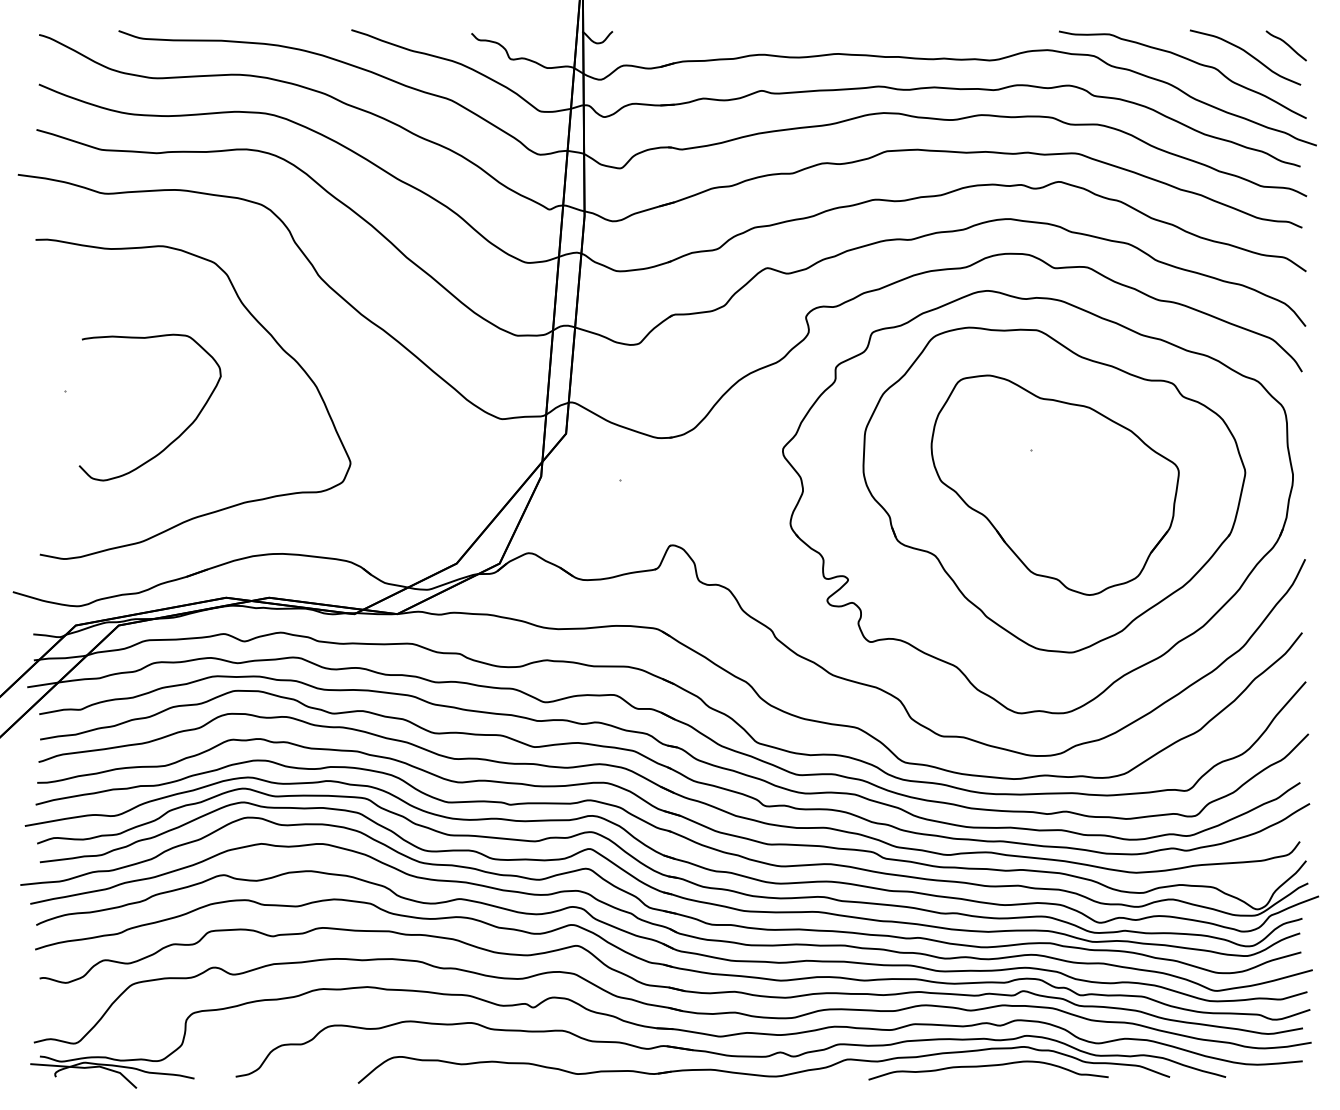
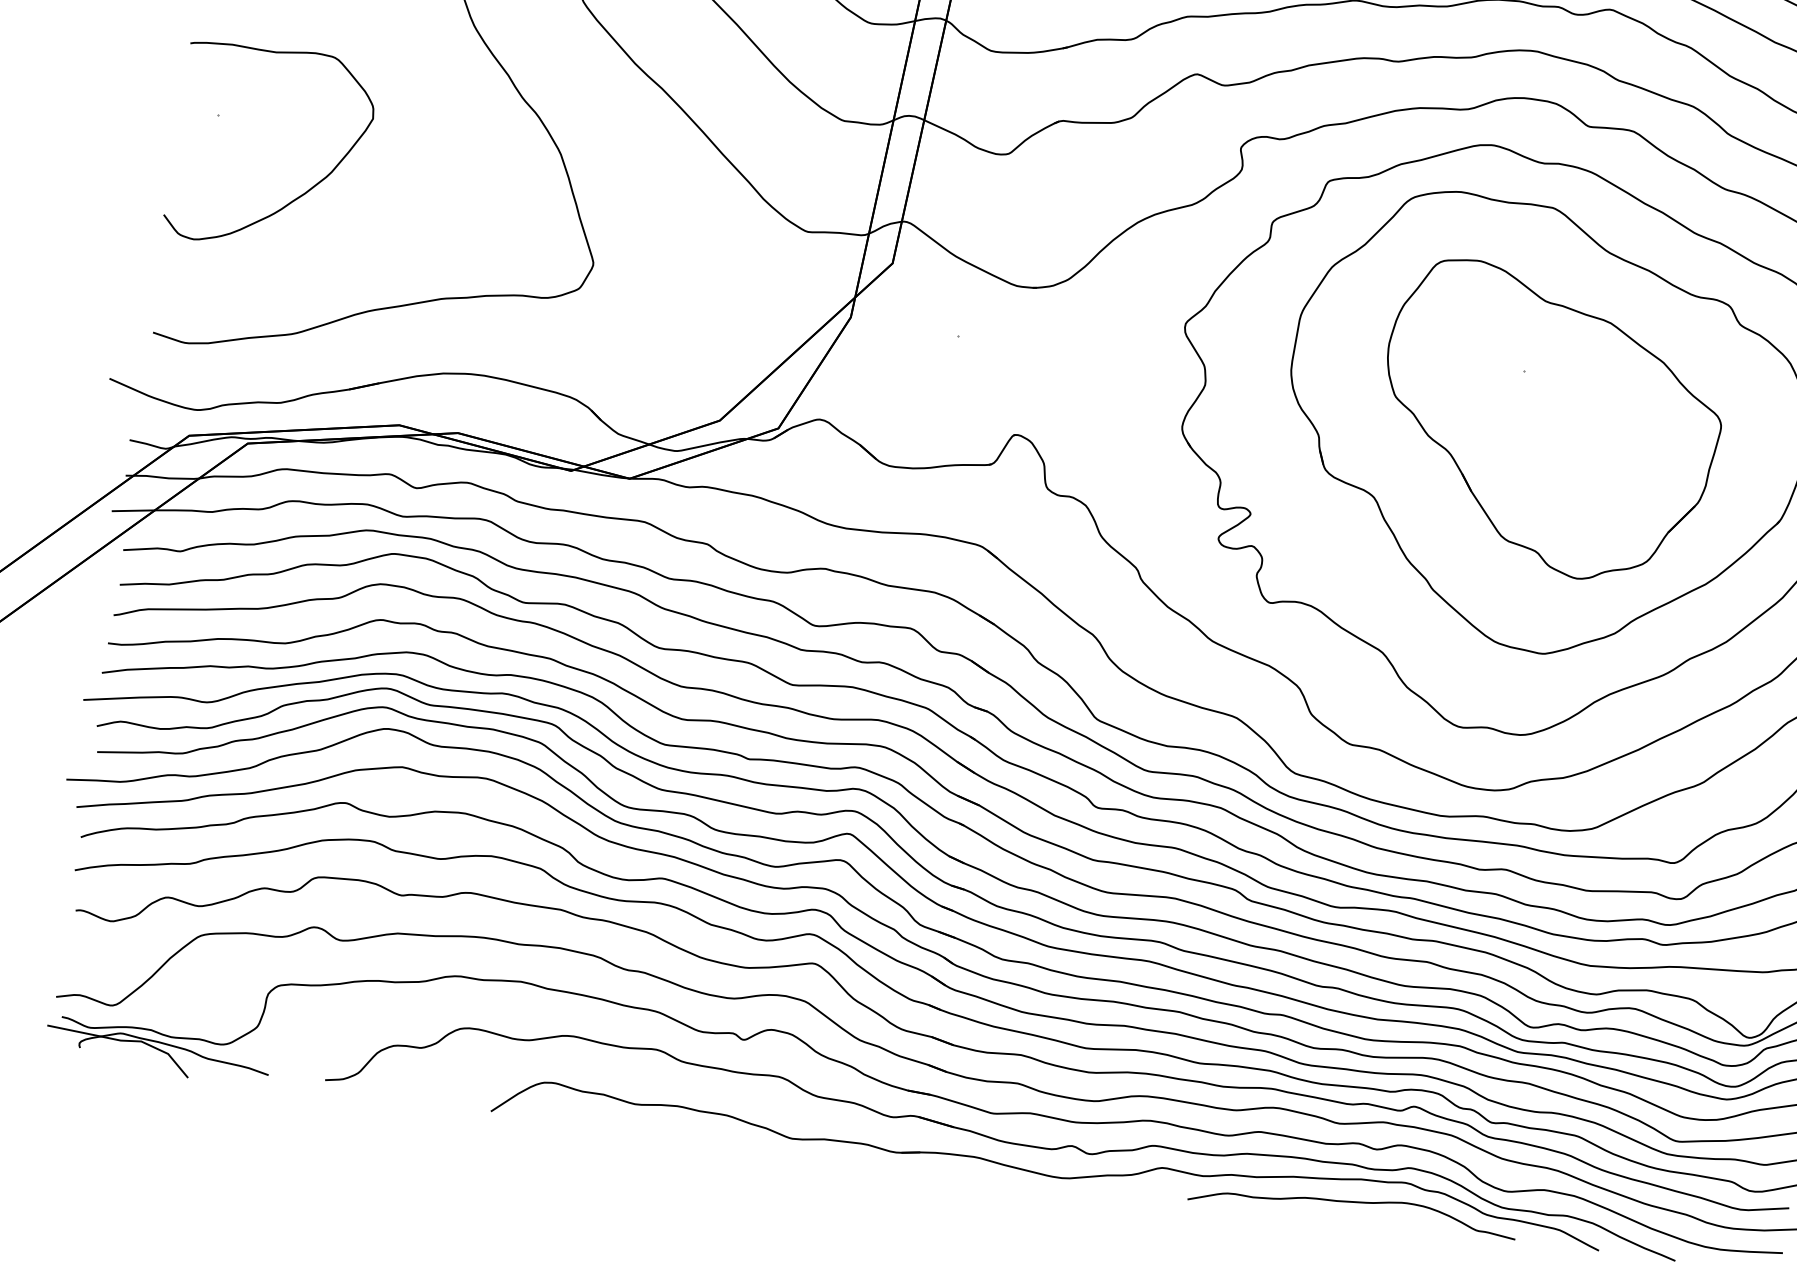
curve: (178, 435) -> (304, 191), moved

